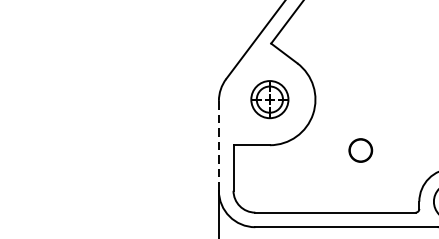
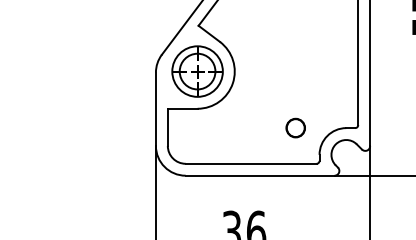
part: (269, 99) -> (197, 71), size x1.67
line: (218, 146) -> (155, 109), dashed -> solid
part: (360, 149) -> (295, 127), moved

